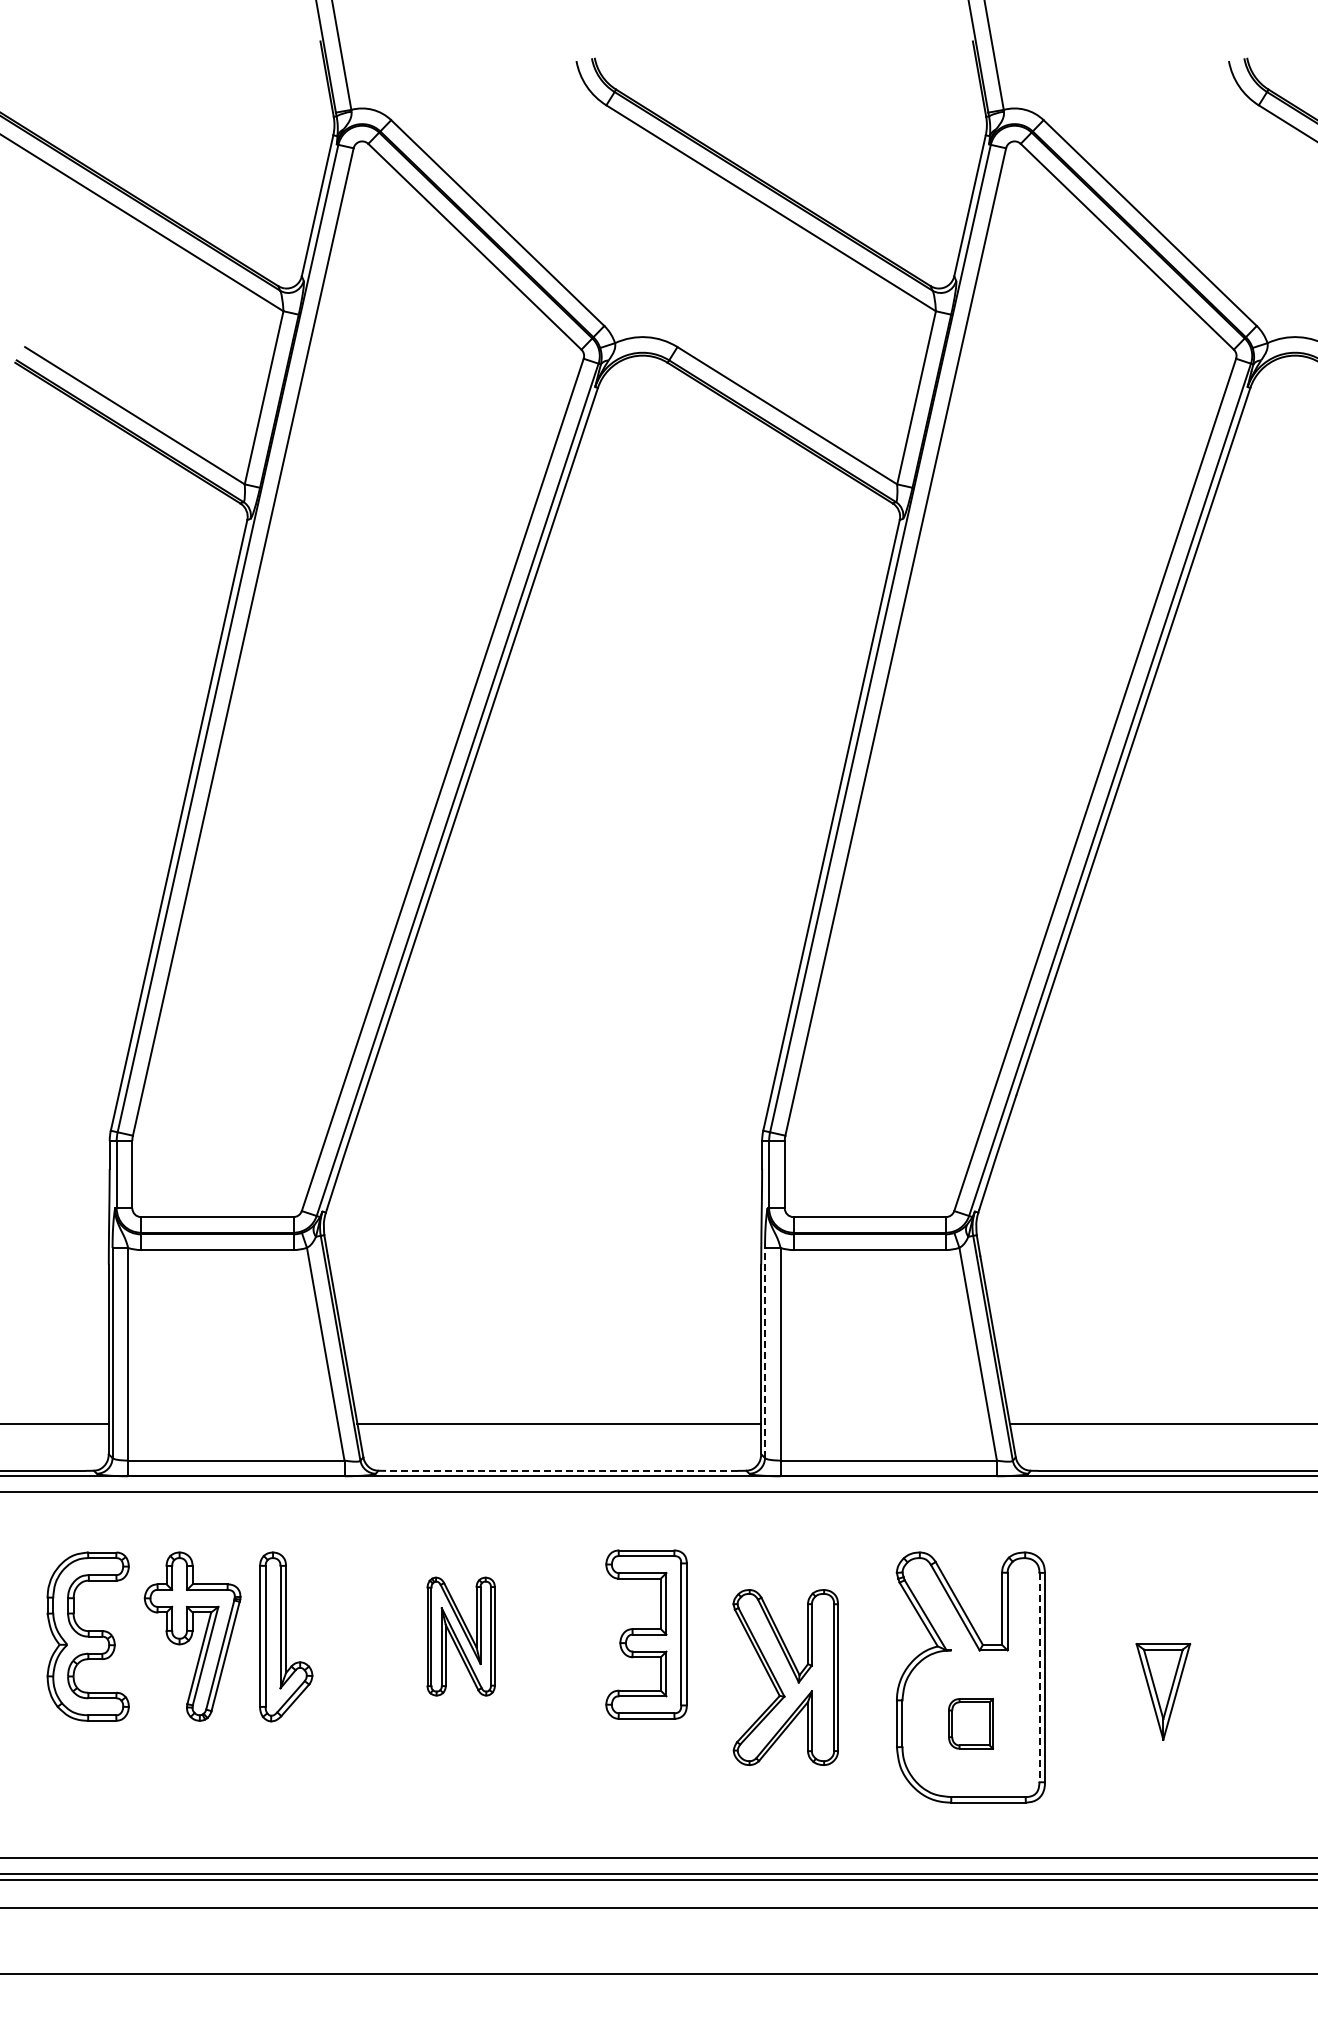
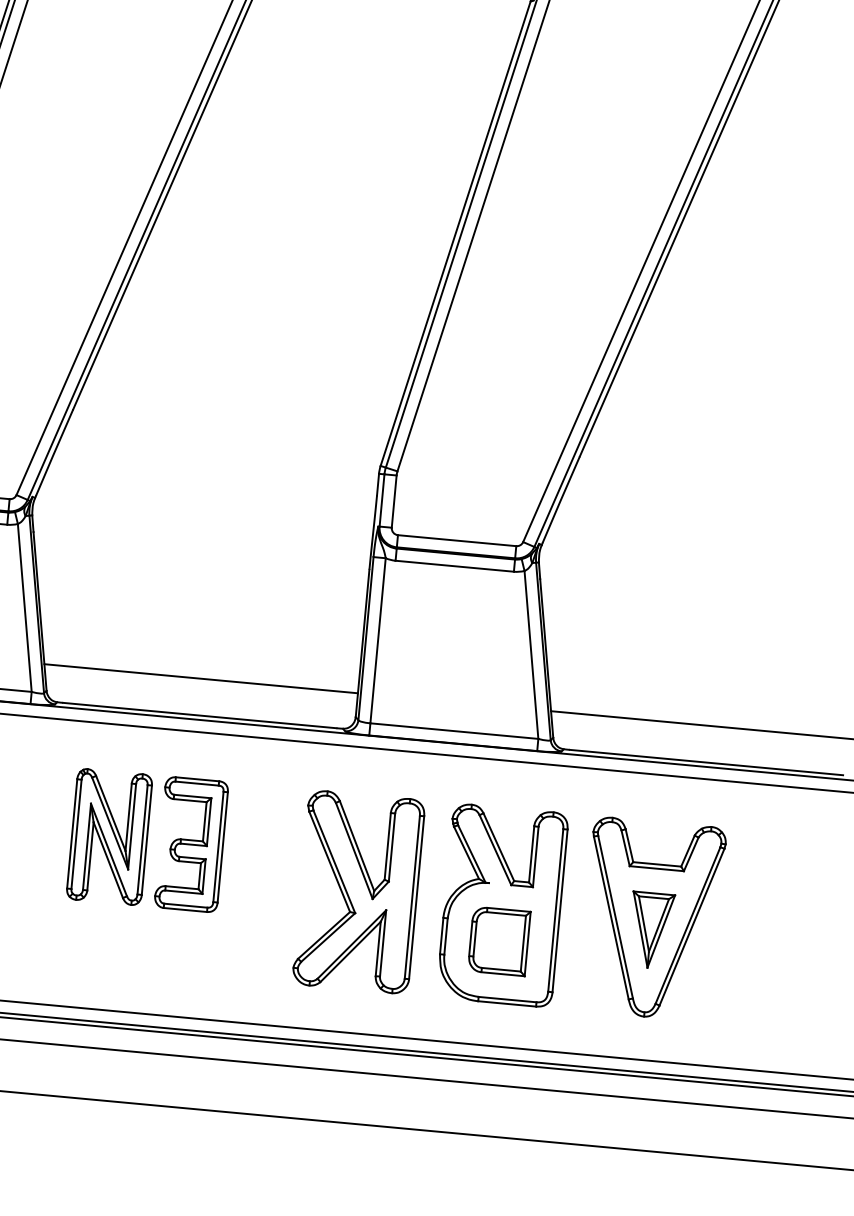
line: (765, 1352) -> (366, 638), dashed -> solid
line: (561, 1470) -> (199, 715), dashed -> solid
part: (646, 1634) -> (191, 844), moved
part: (461, 1636) -> (109, 836), size x1.43
part: (785, 1677) -> (358, 892), size x1.43
line: (1039, 1677) -> (555, 910), dashed -> solid
part: (1163, 1677) -> (652, 919), added
part: (970, 1723) -> (498, 941), size x1.67

